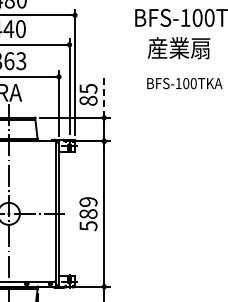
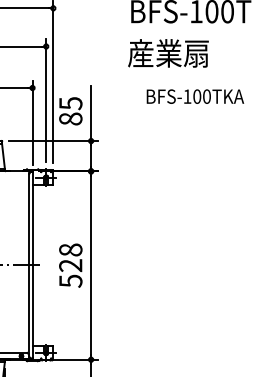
text: (179, 48) -> (169, 53), moved
line: (104, 95) -> (91, 112), dashed -> solid
text: (88, 208) -> (70, 258), 589 -> 528

